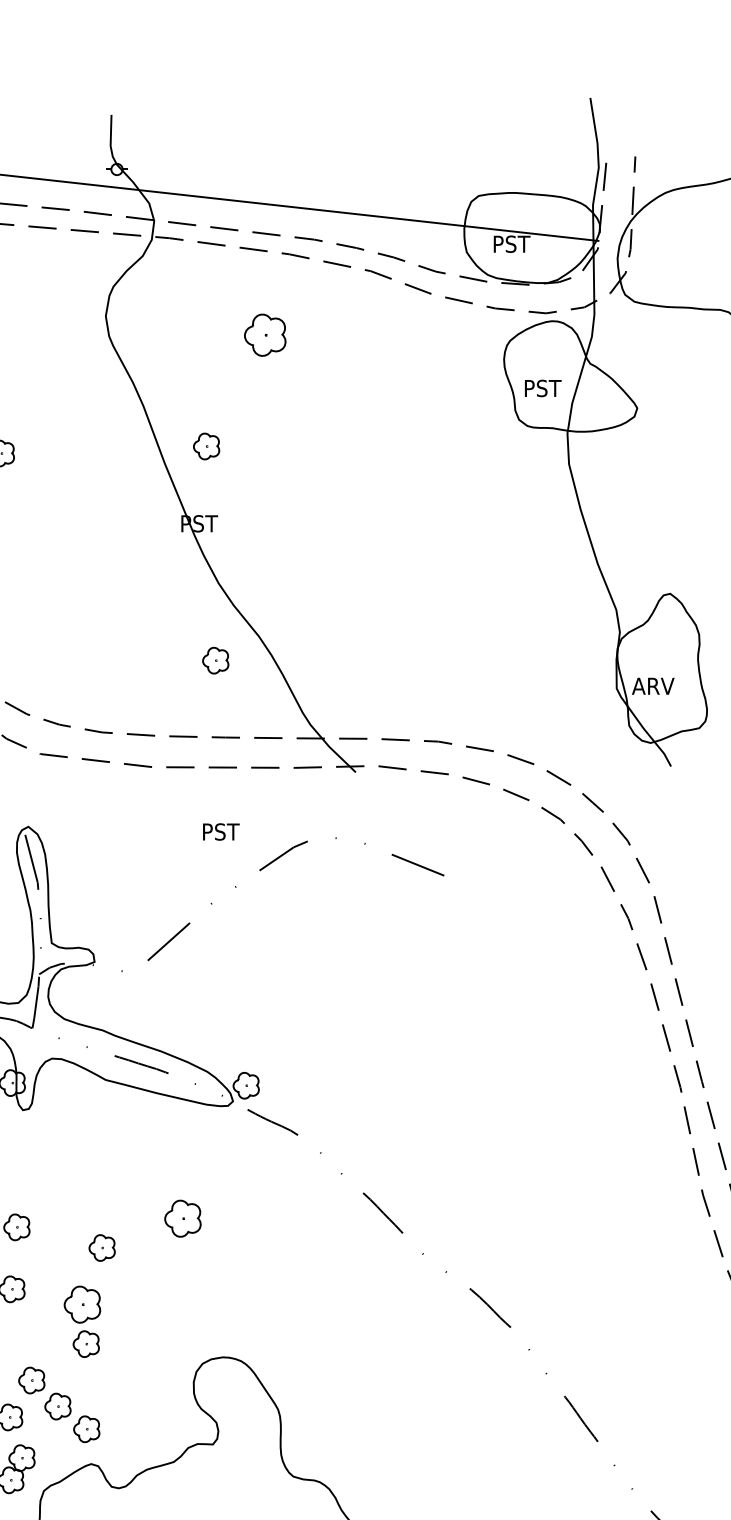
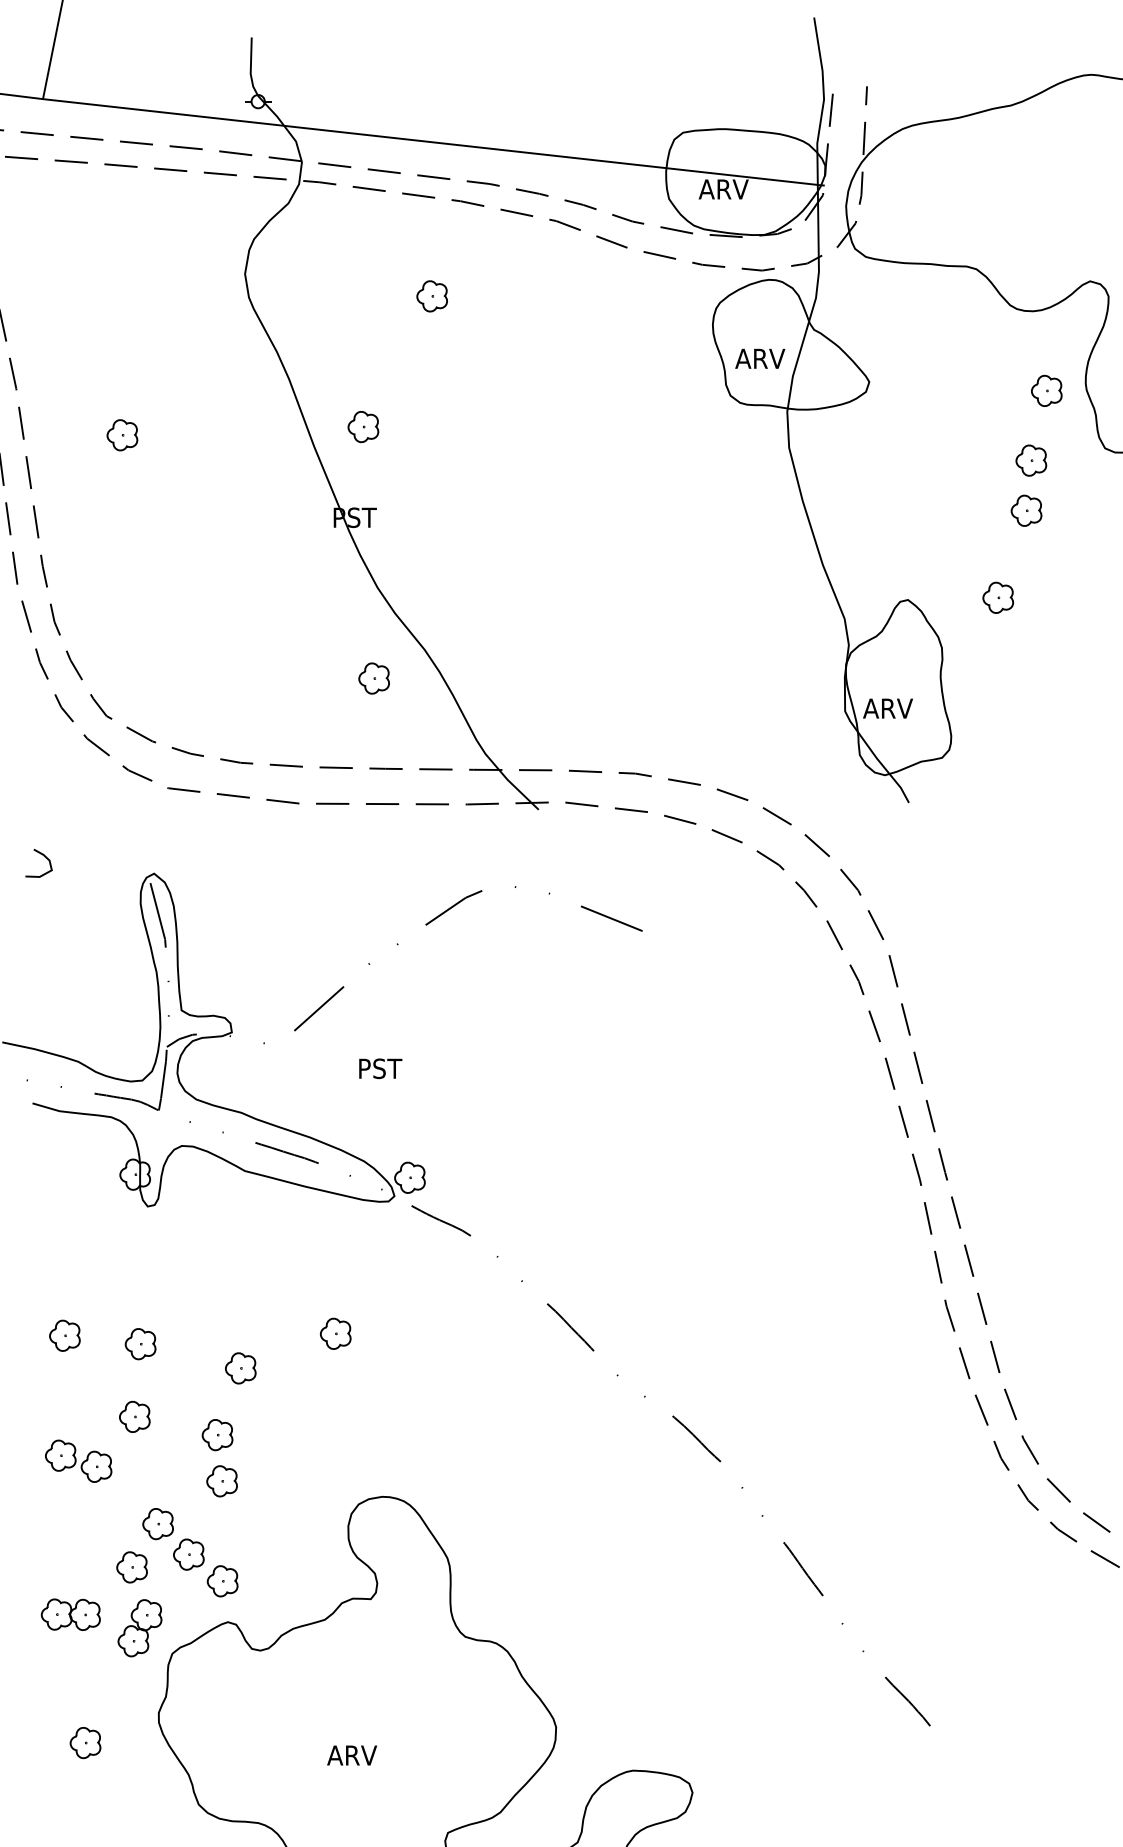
text: (513, 244) -> (723, 189), PST -> ARV
part: (264, 335) -> (431, 296), size x0.62
text: (544, 388) -> (760, 358), PST -> ARV
text: (221, 831) -> (380, 1068), moved
part: (182, 1218) -> (335, 1333), size x0.71
part: (82, 1305) -> (217, 1435), size x0.71

